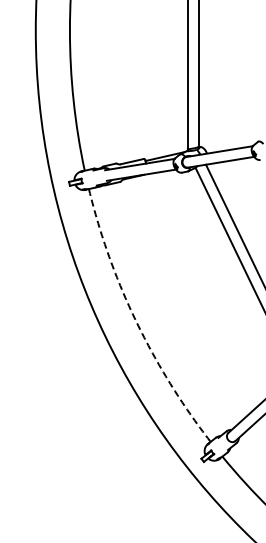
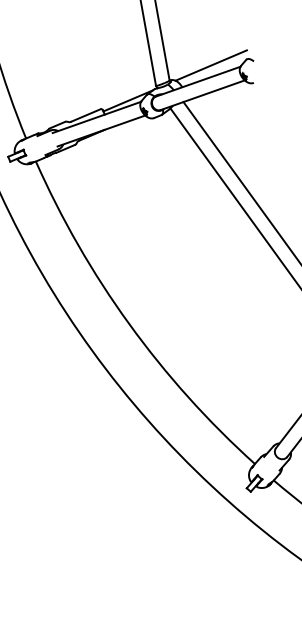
line: (230, 140) -> (209, 64), added
arc: (136, 321) -> (129, 323), dashed -> solid

